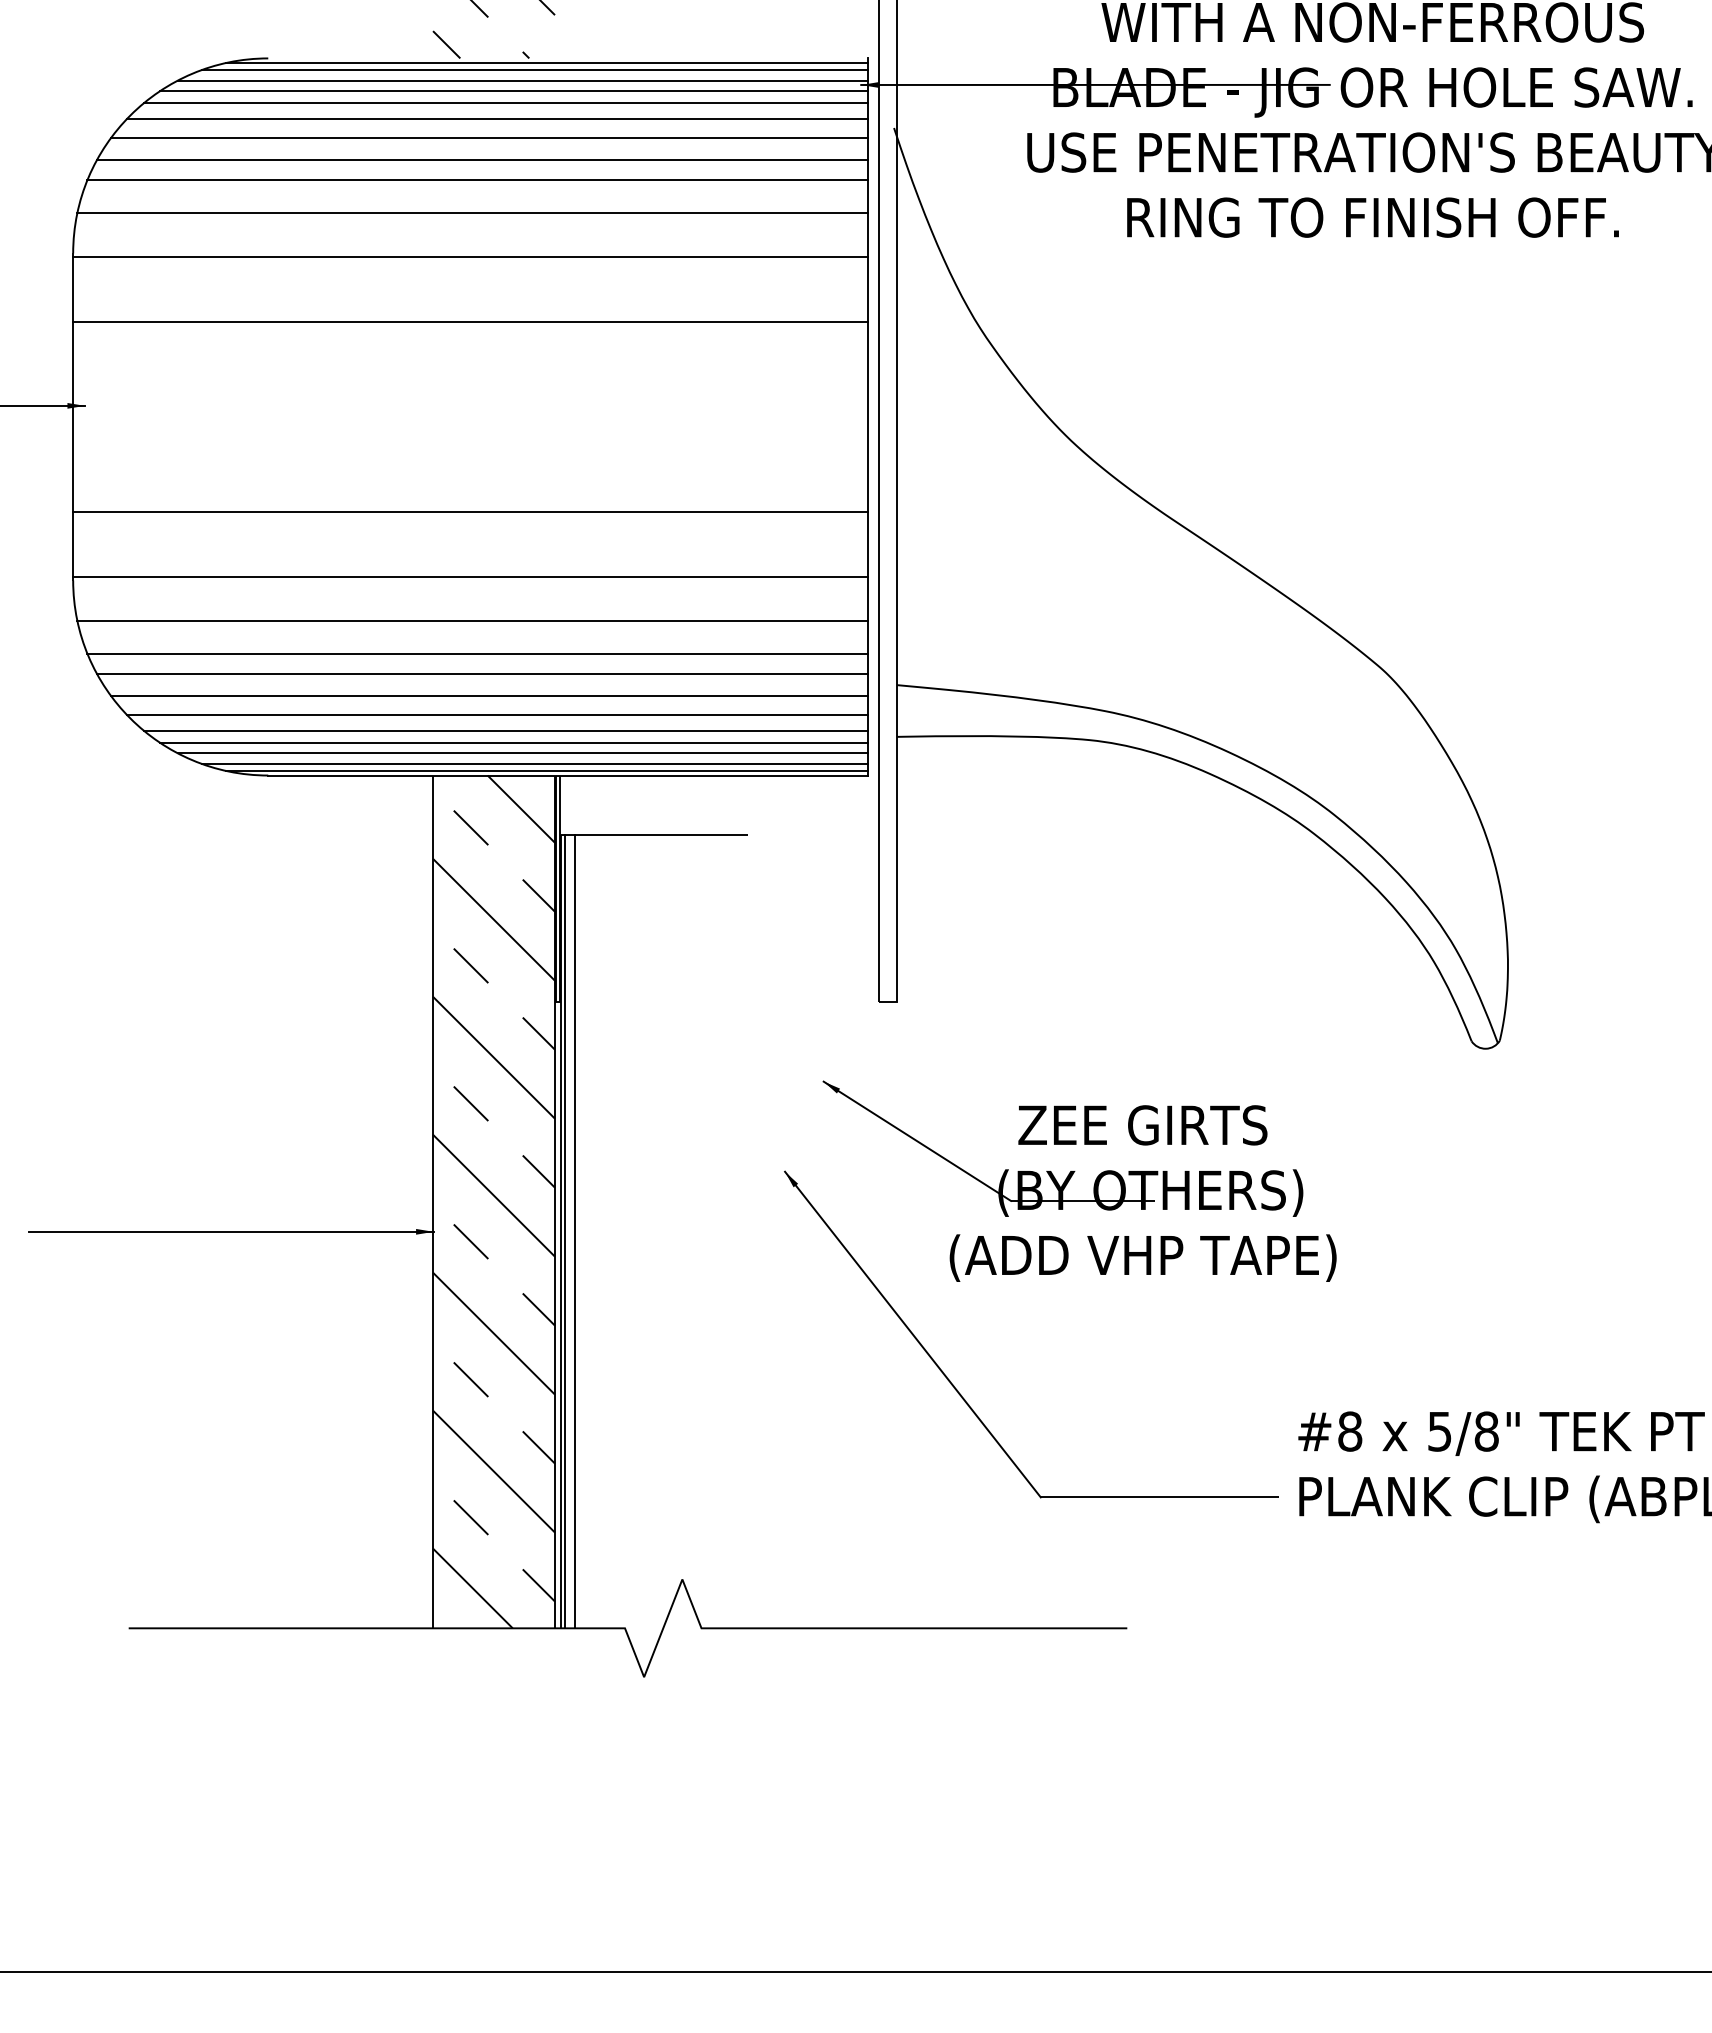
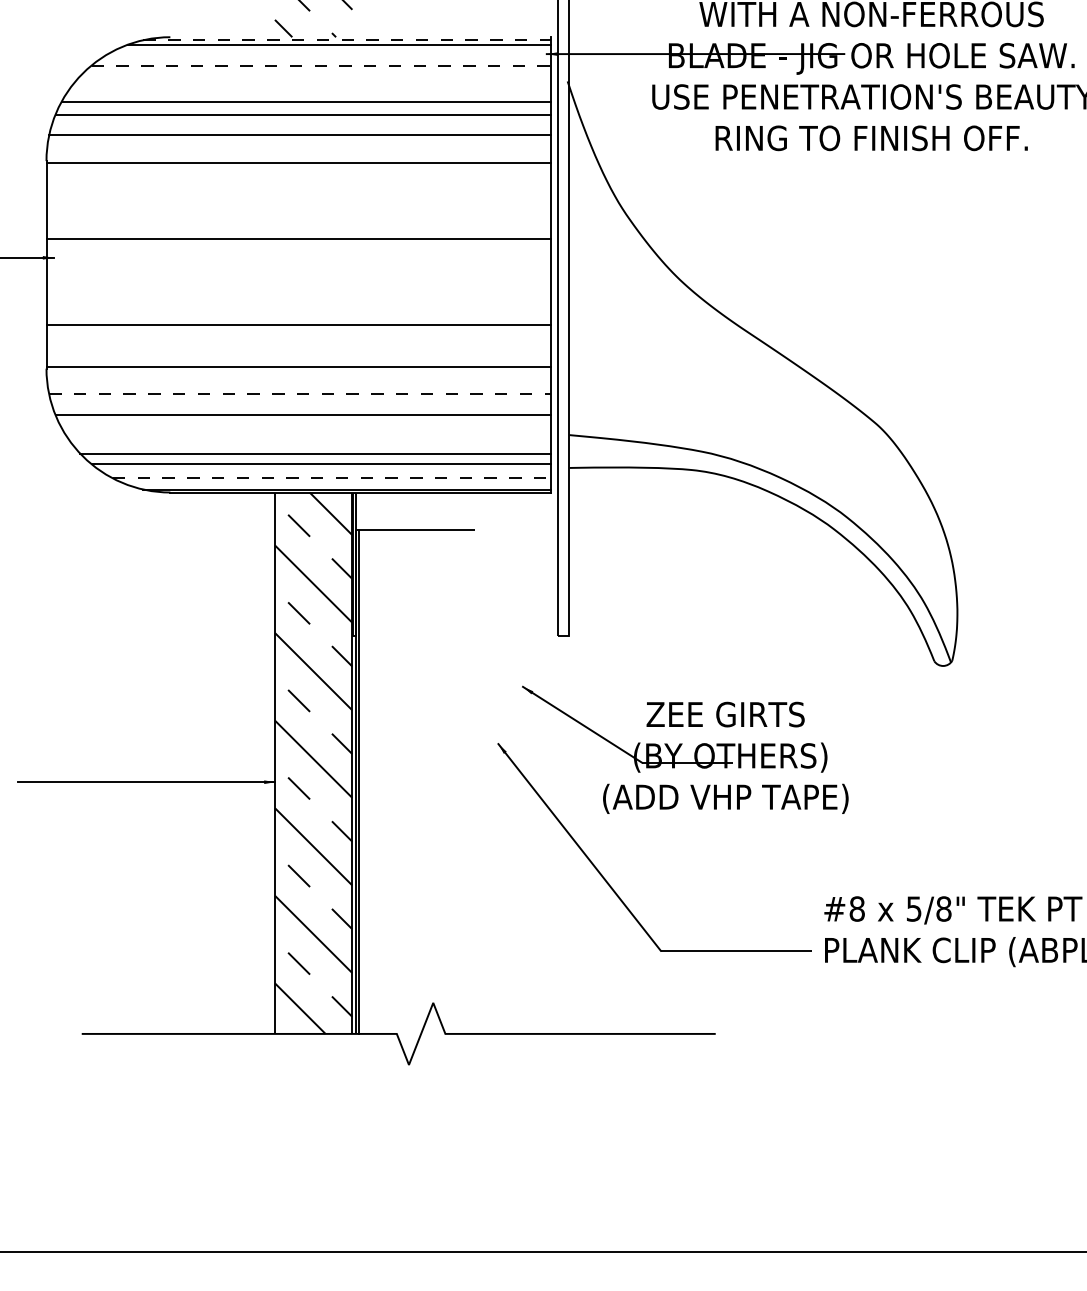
line: (547, 63) -> (347, 40), solid -> dashed
line: (522, 80) -> (331, 51), removed
line: (514, 91) -> (326, 58), removed
line: (506, 102) -> (321, 65), solid -> dashed
line: (496, 118) -> (315, 75), removed
line: (489, 137) -> (310, 87), removed
line: (470, 321) -> (298, 238), moved
line: (473, 621) -> (300, 394), solid -> dashed
line: (482, 673) -> (306, 427), removed
line: (489, 695) -> (310, 441), removed
line: (514, 742) -> (326, 471), removed
line: (523, 753) -> (332, 478), solid -> dashed
line: (534, 764) -> (339, 485), removed
line: (574, 1230) -> (364, 781), removed

